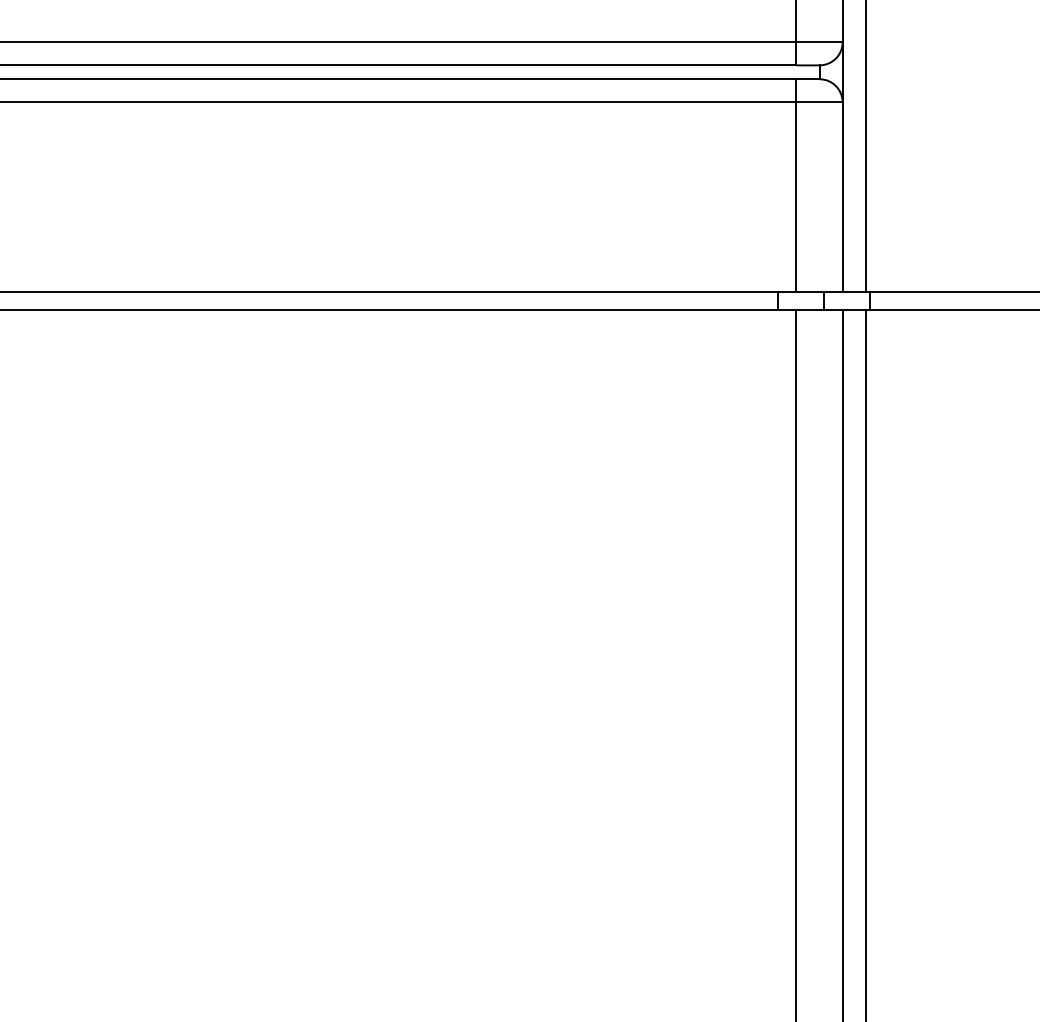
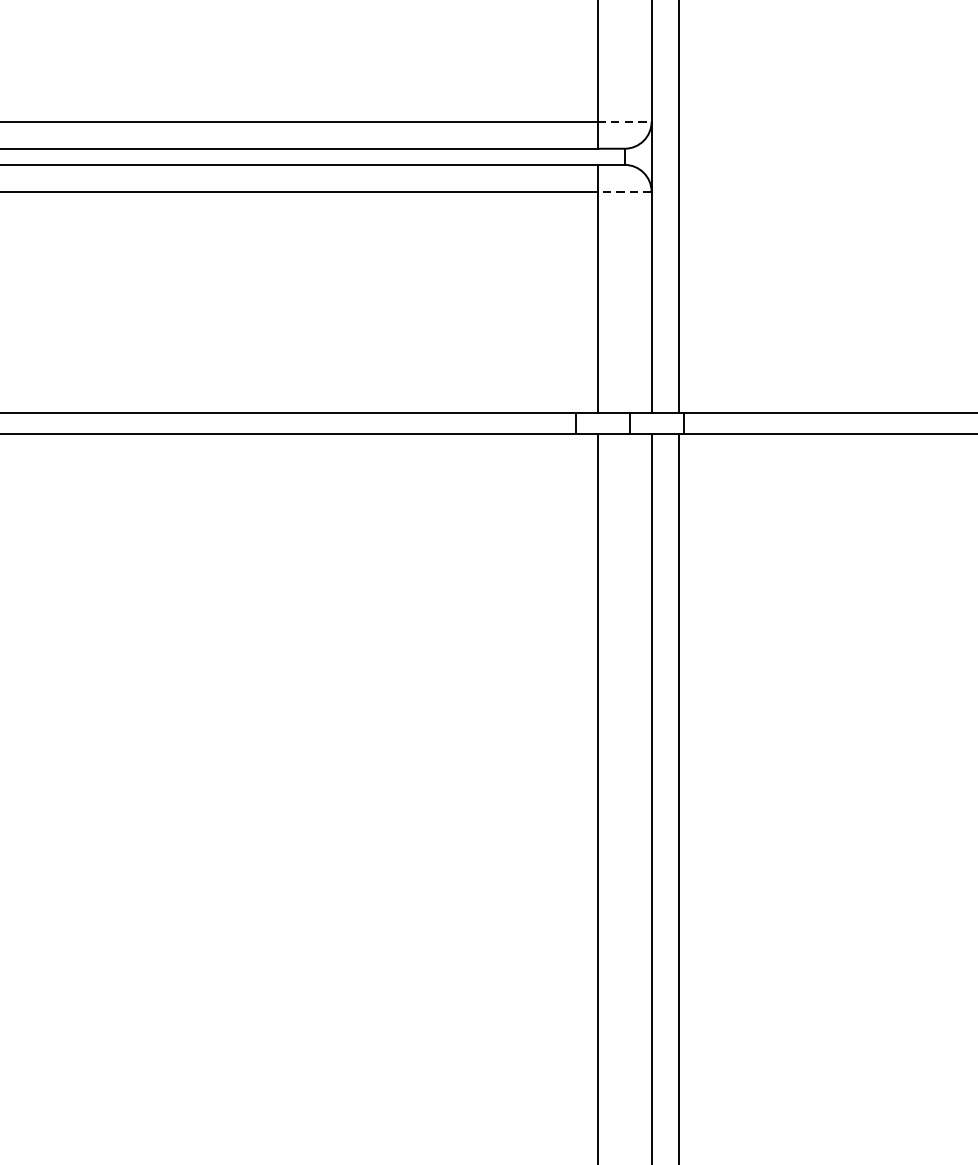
line: (820, 42) -> (625, 122), solid -> dashed
line: (819, 102) -> (624, 192), solid -> dashed

